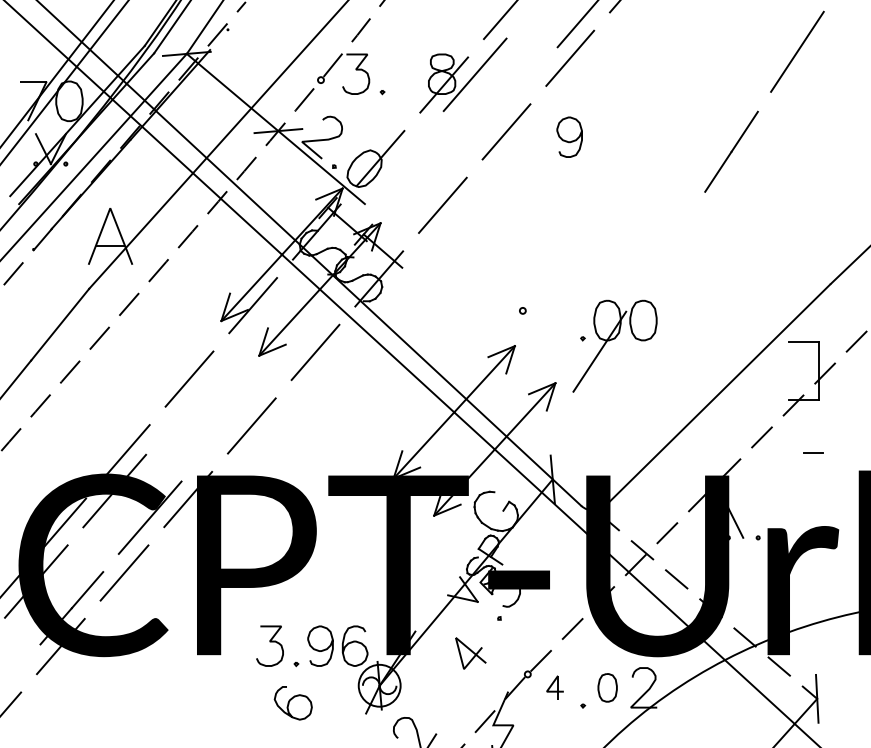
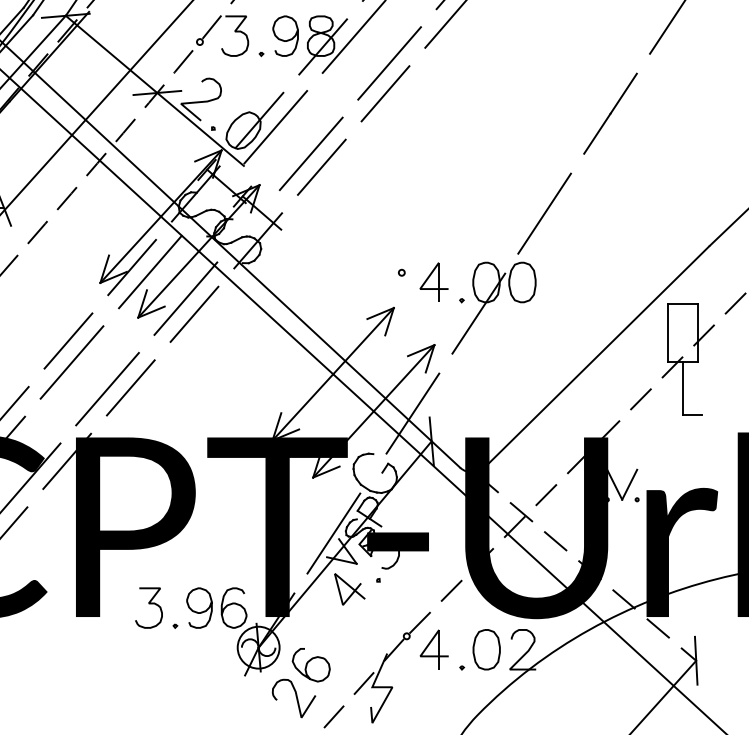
line: (510, 101) -> (389, 63), added
curve: (567, 140) -> (283, 39), moved
line: (396, 165) -> (275, 127), added
line: (431, 191) -> (310, 153), added
line: (665, 251) -> (544, 213), added
line: (271, 309) -> (150, 271), added
part: (554, 319) -> (433, 281), added
line: (306, 336) -> (185, 298), added
line: (789, 371) -> (668, 333), added
line: (192, 400) -> (71, 362), added
line: (804, 426) -> (683, 388), added
line: (228, 427) -> (107, 389), added
line: (533, 451) -> (412, 413), added
line: (750, 522) -> (629, 484), added
line: (454, 571) -> (333, 533), added
part: (470, 653) -> (349, 589), moved
part: (554, 687) -> (433, 649), size x1.67
part: (607, 687) -> (486, 649), size x1.43
curve: (290, 701) -> (308, 663), moved

